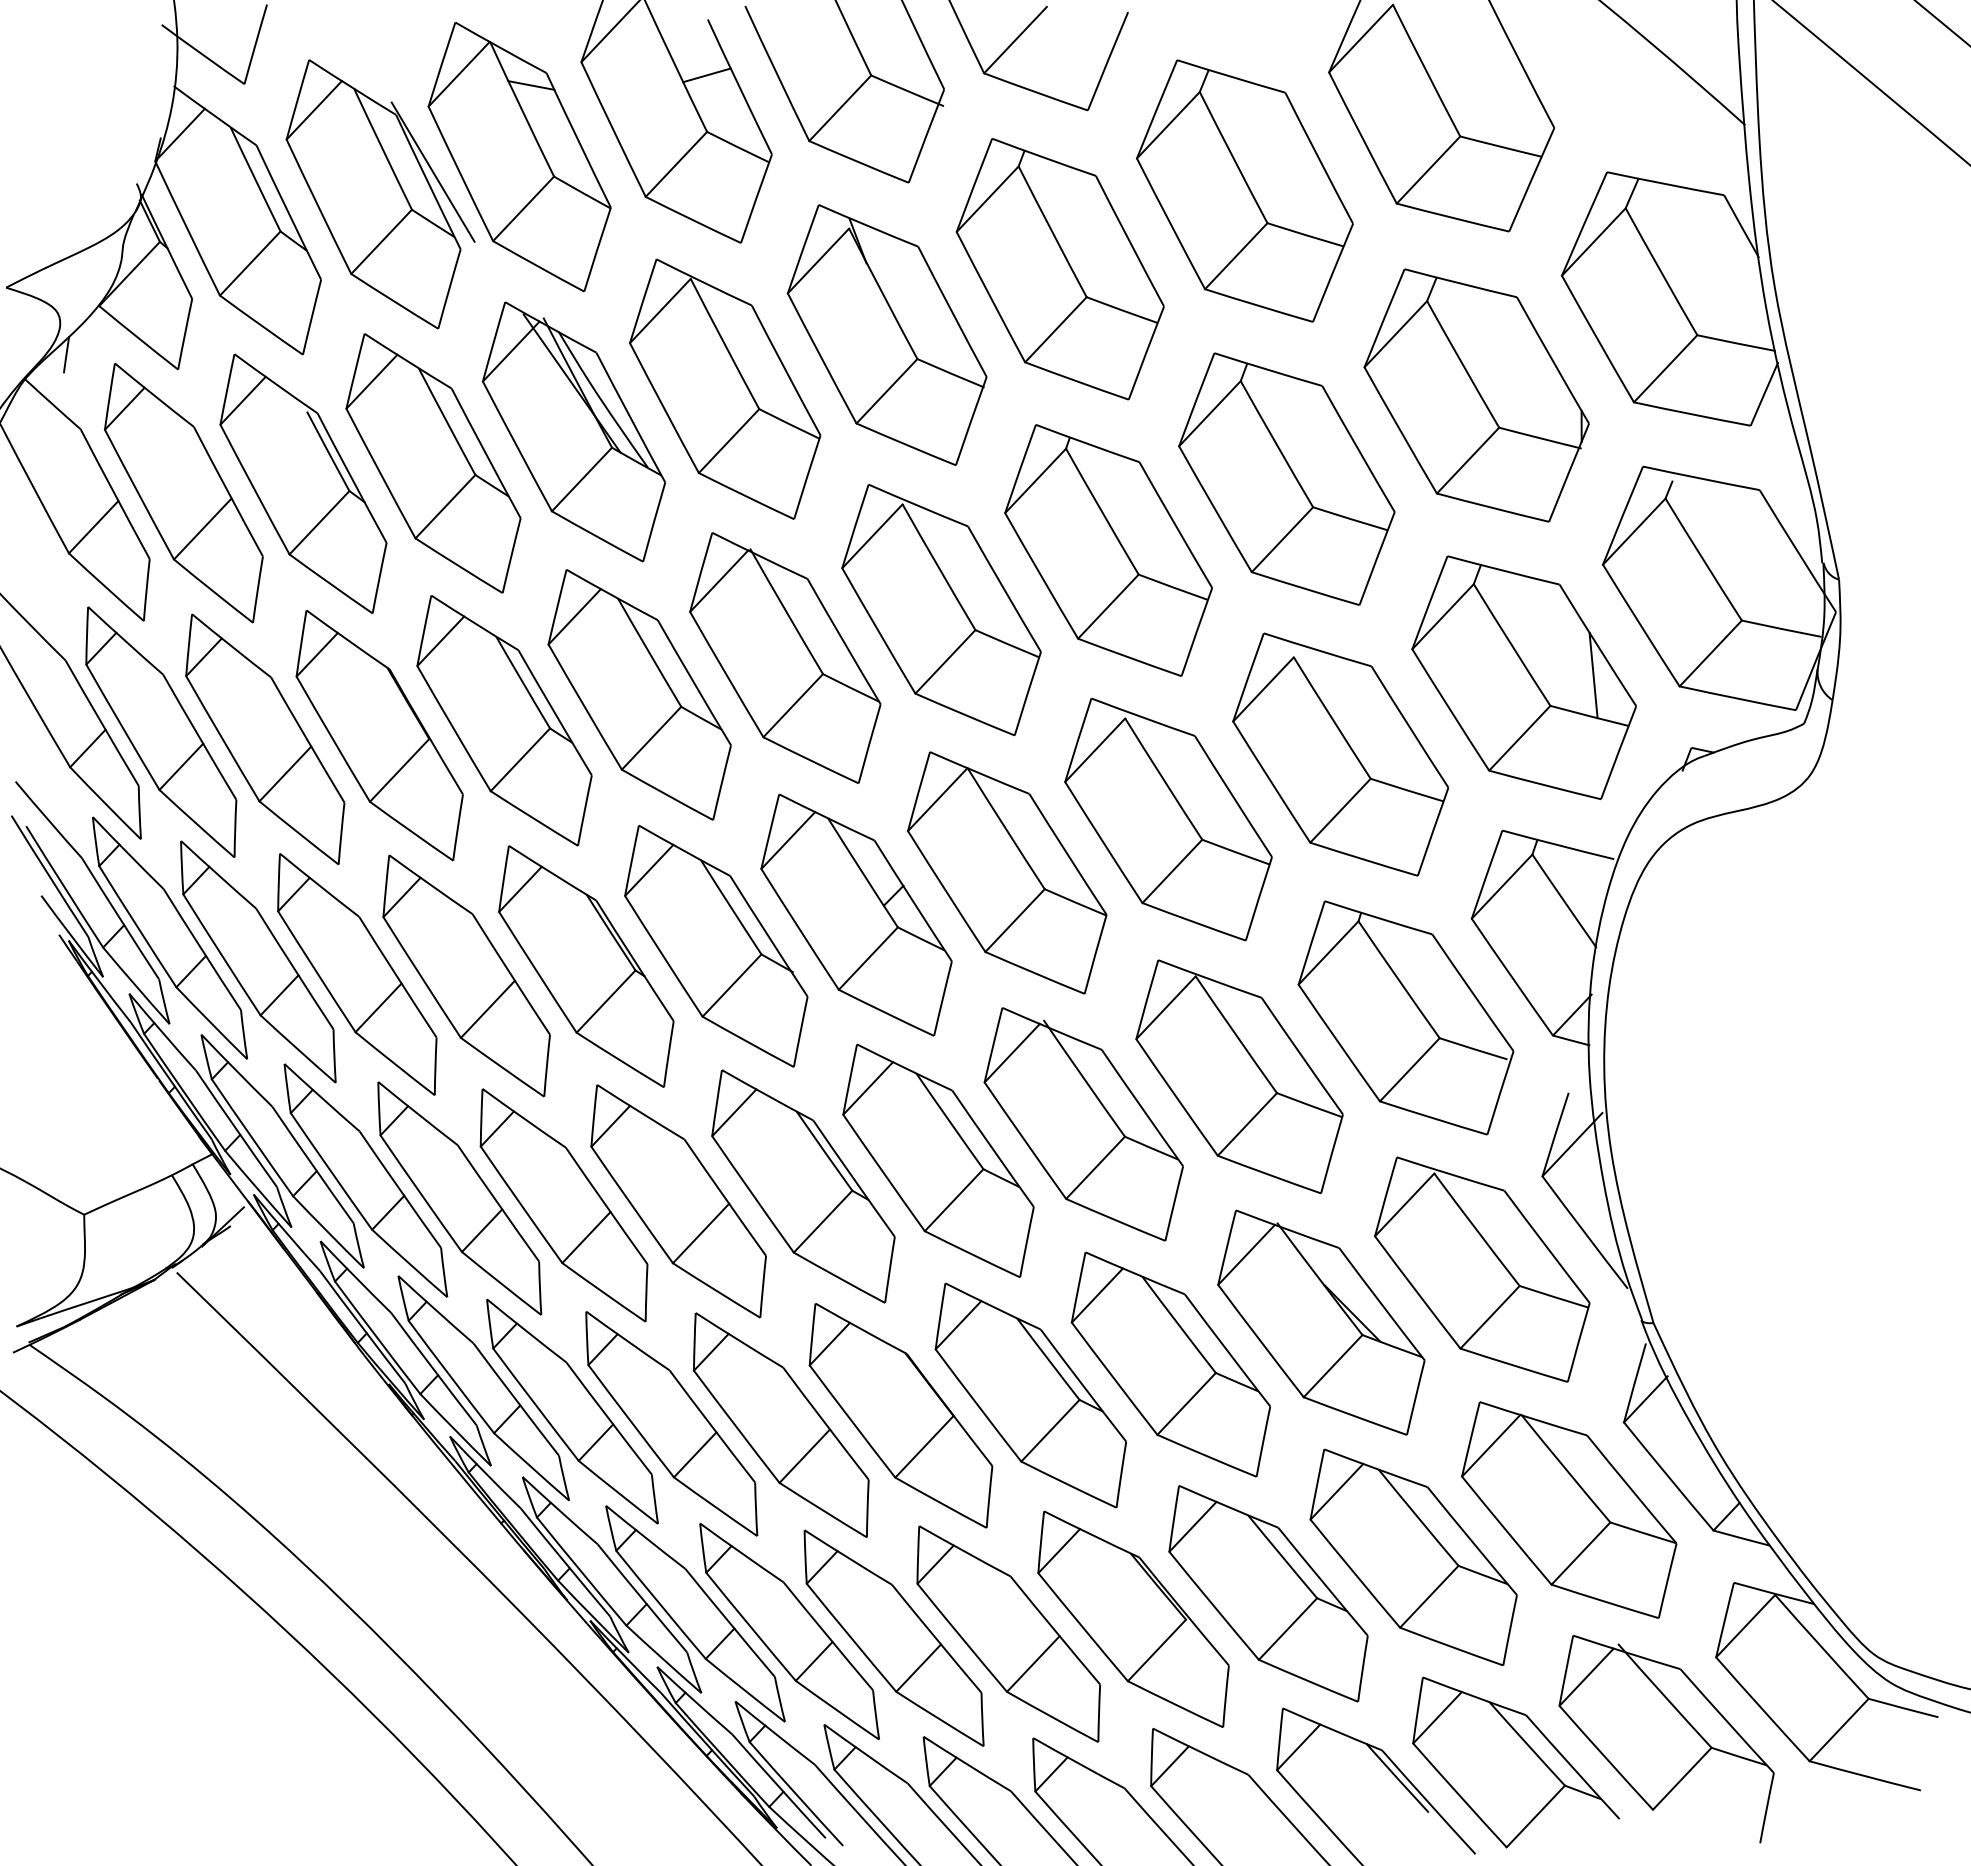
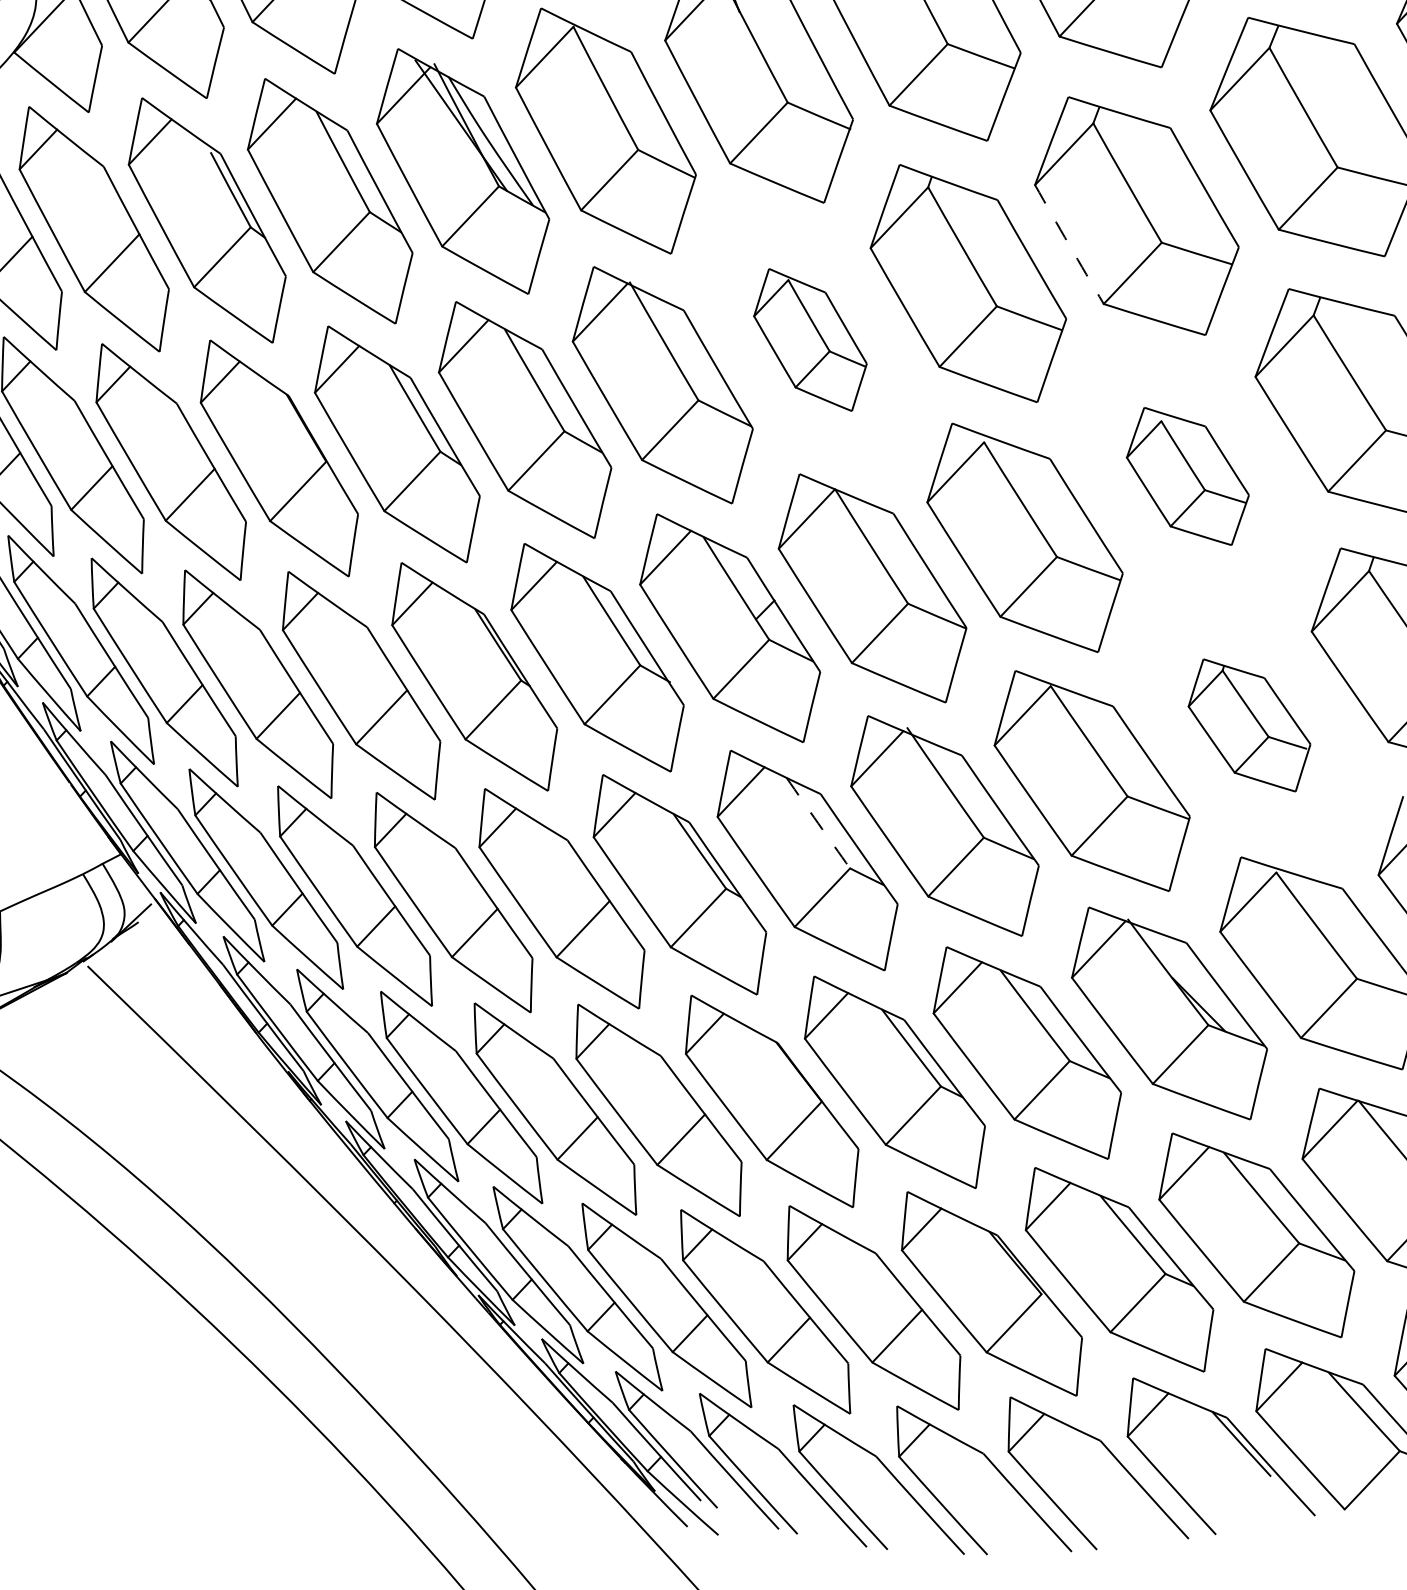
arc: (1215, 509) -> (1069, 244), solid -> dashed
part: (941, 610) -> (810, 340), size x0.6
part: (1340, 754) -> (1187, 476), size x0.6
part: (1405, 1017) -> (1249, 725), size x0.6
arc: (949, 1121) -> (818, 823), solid -> dashed

